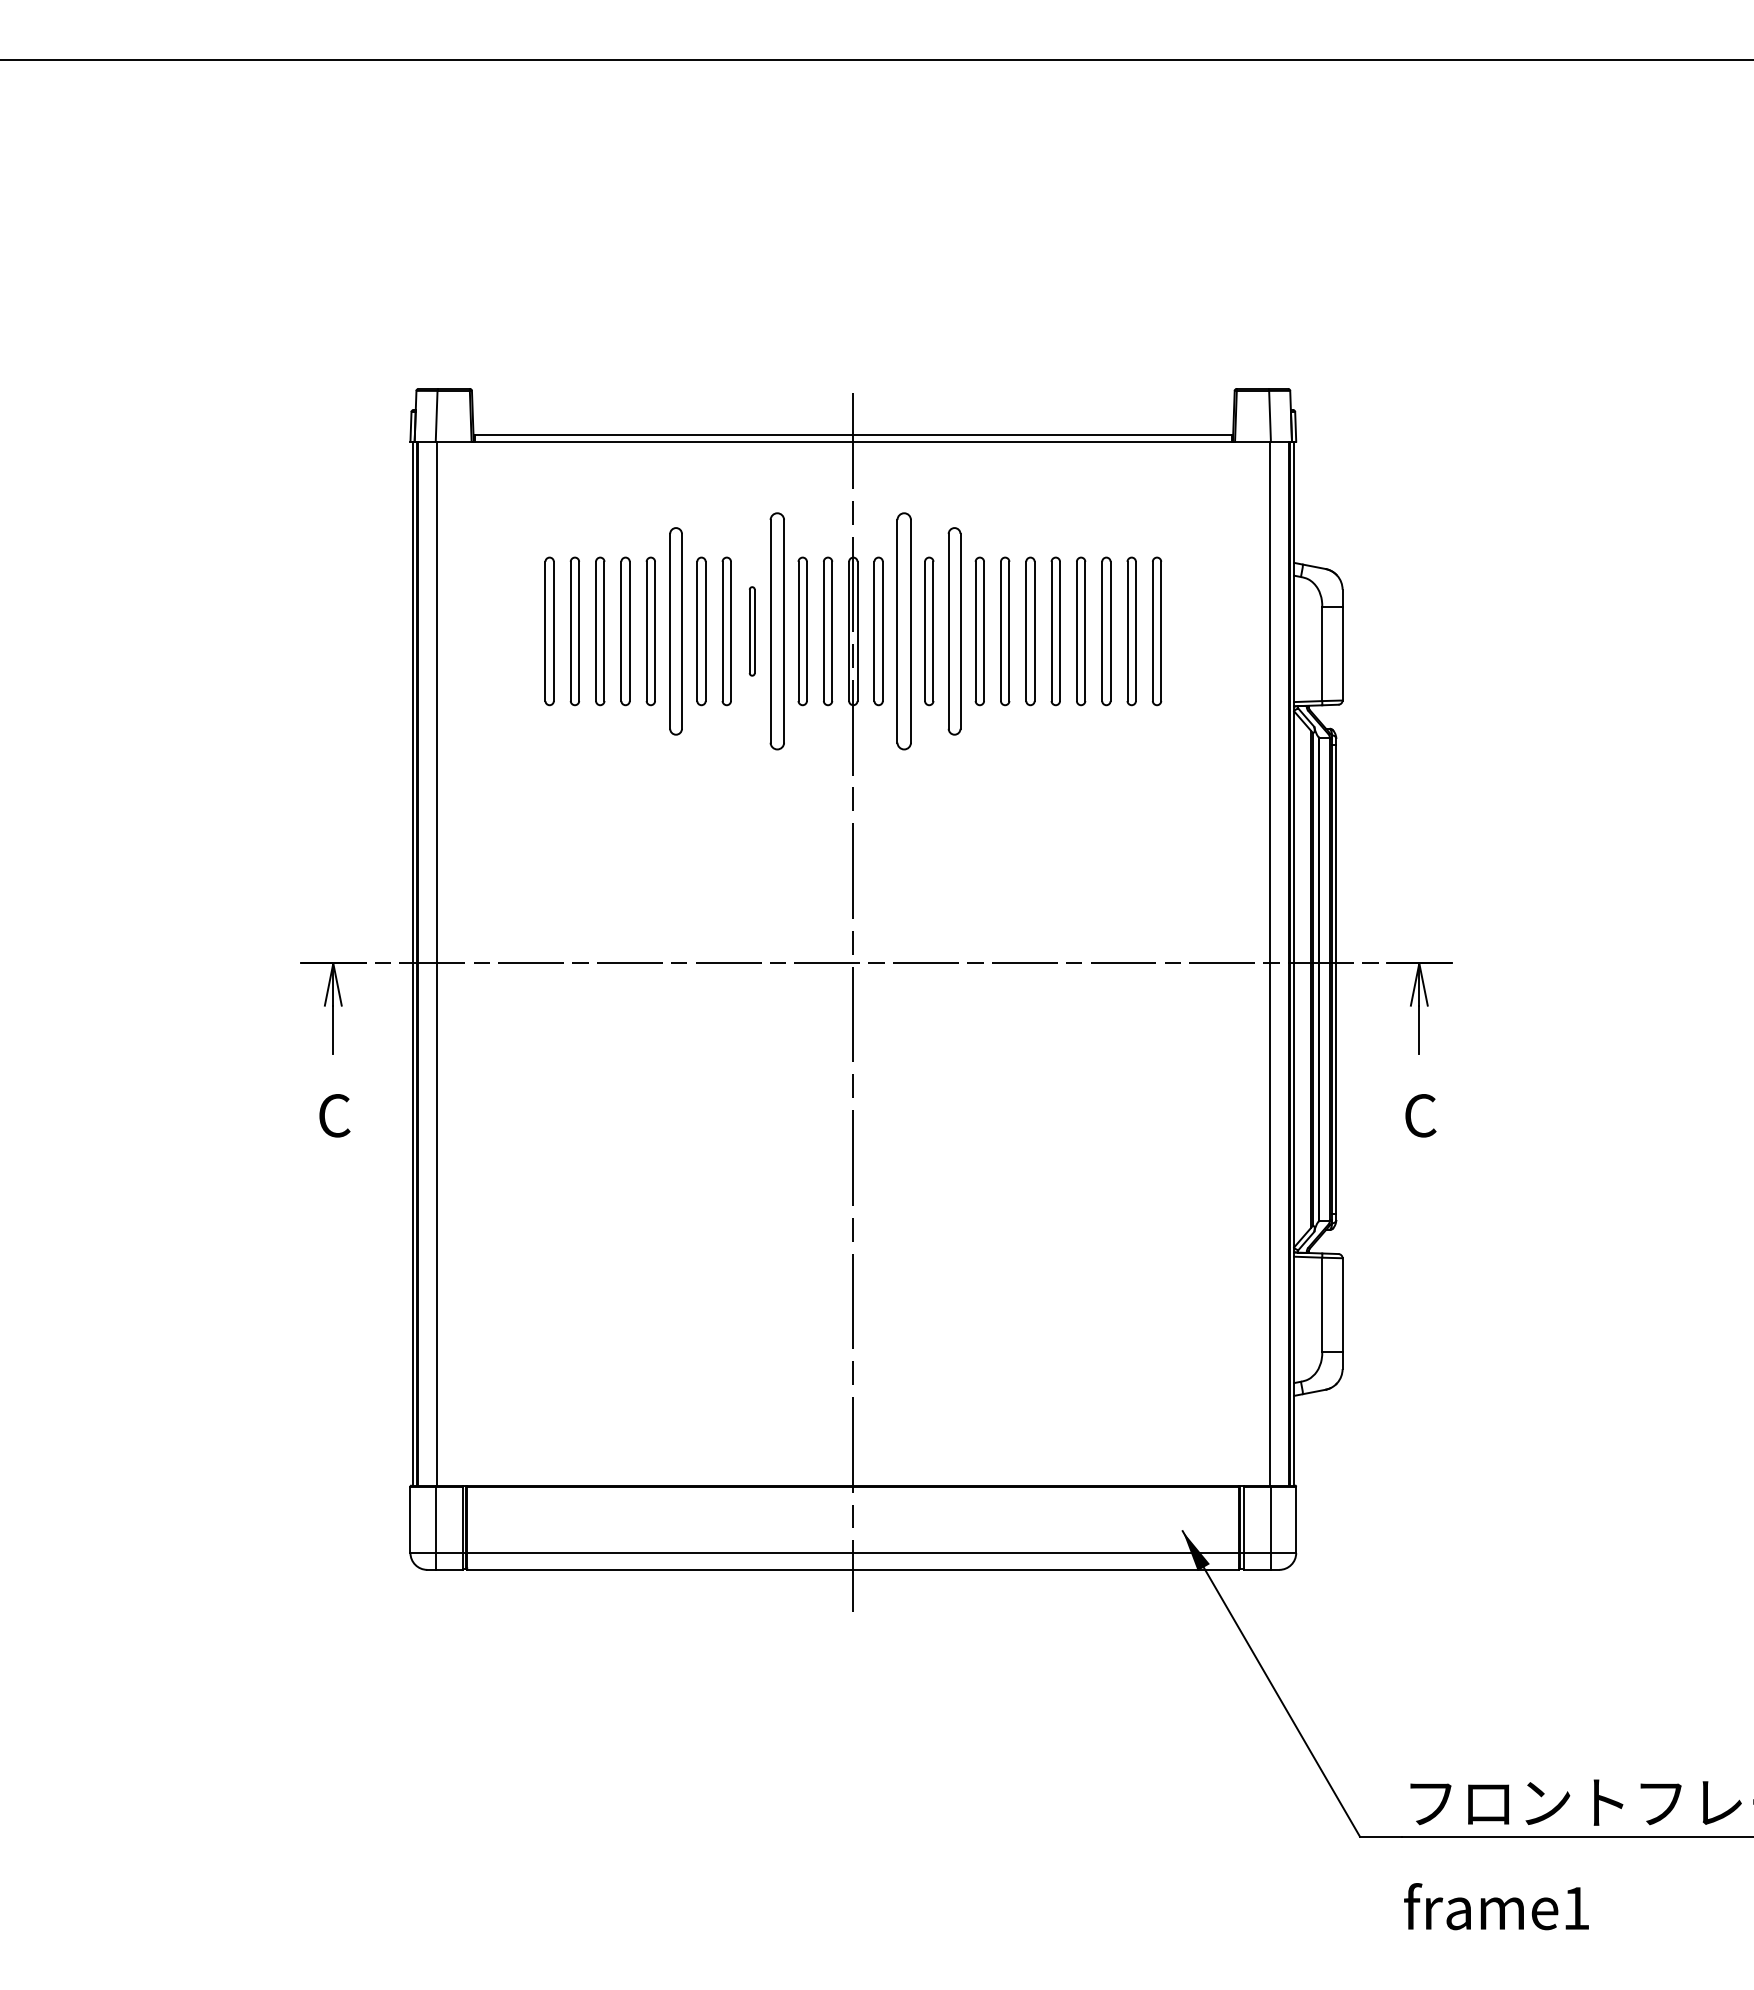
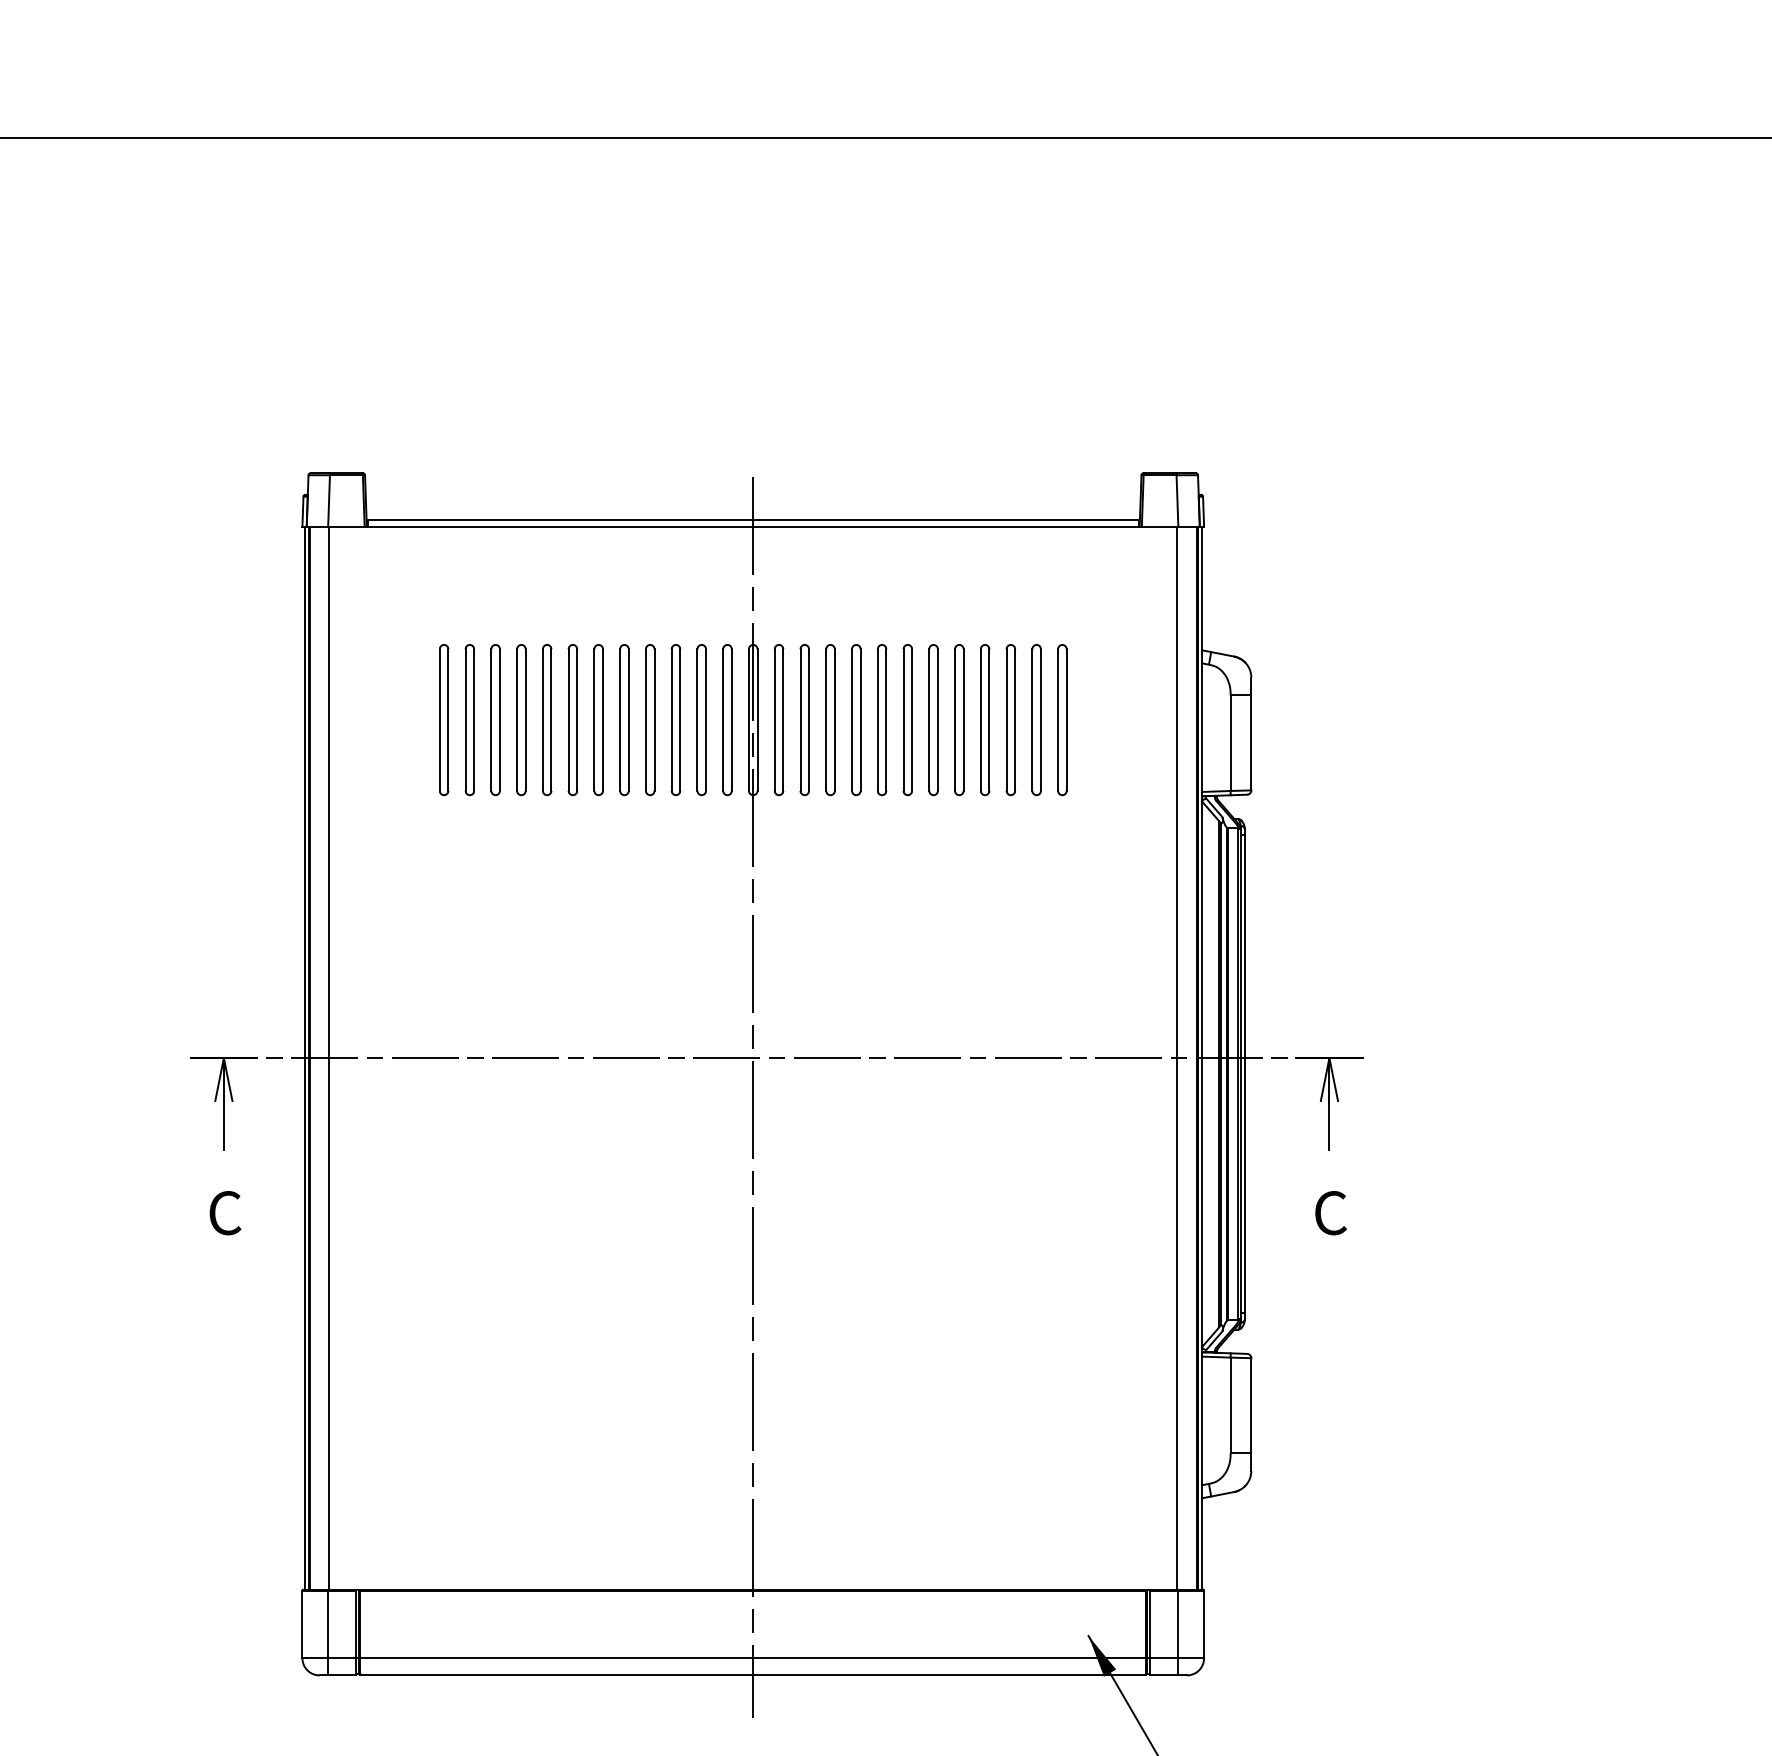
part: (676, 631) -> (573, 720), size x0.71
part: (752, 631) -> (650, 720), size x1.67
part: (777, 631) -> (676, 720), size x0.62
part: (903, 631) -> (804, 720), size x0.62
part: (954, 631) -> (856, 720), size x0.71

